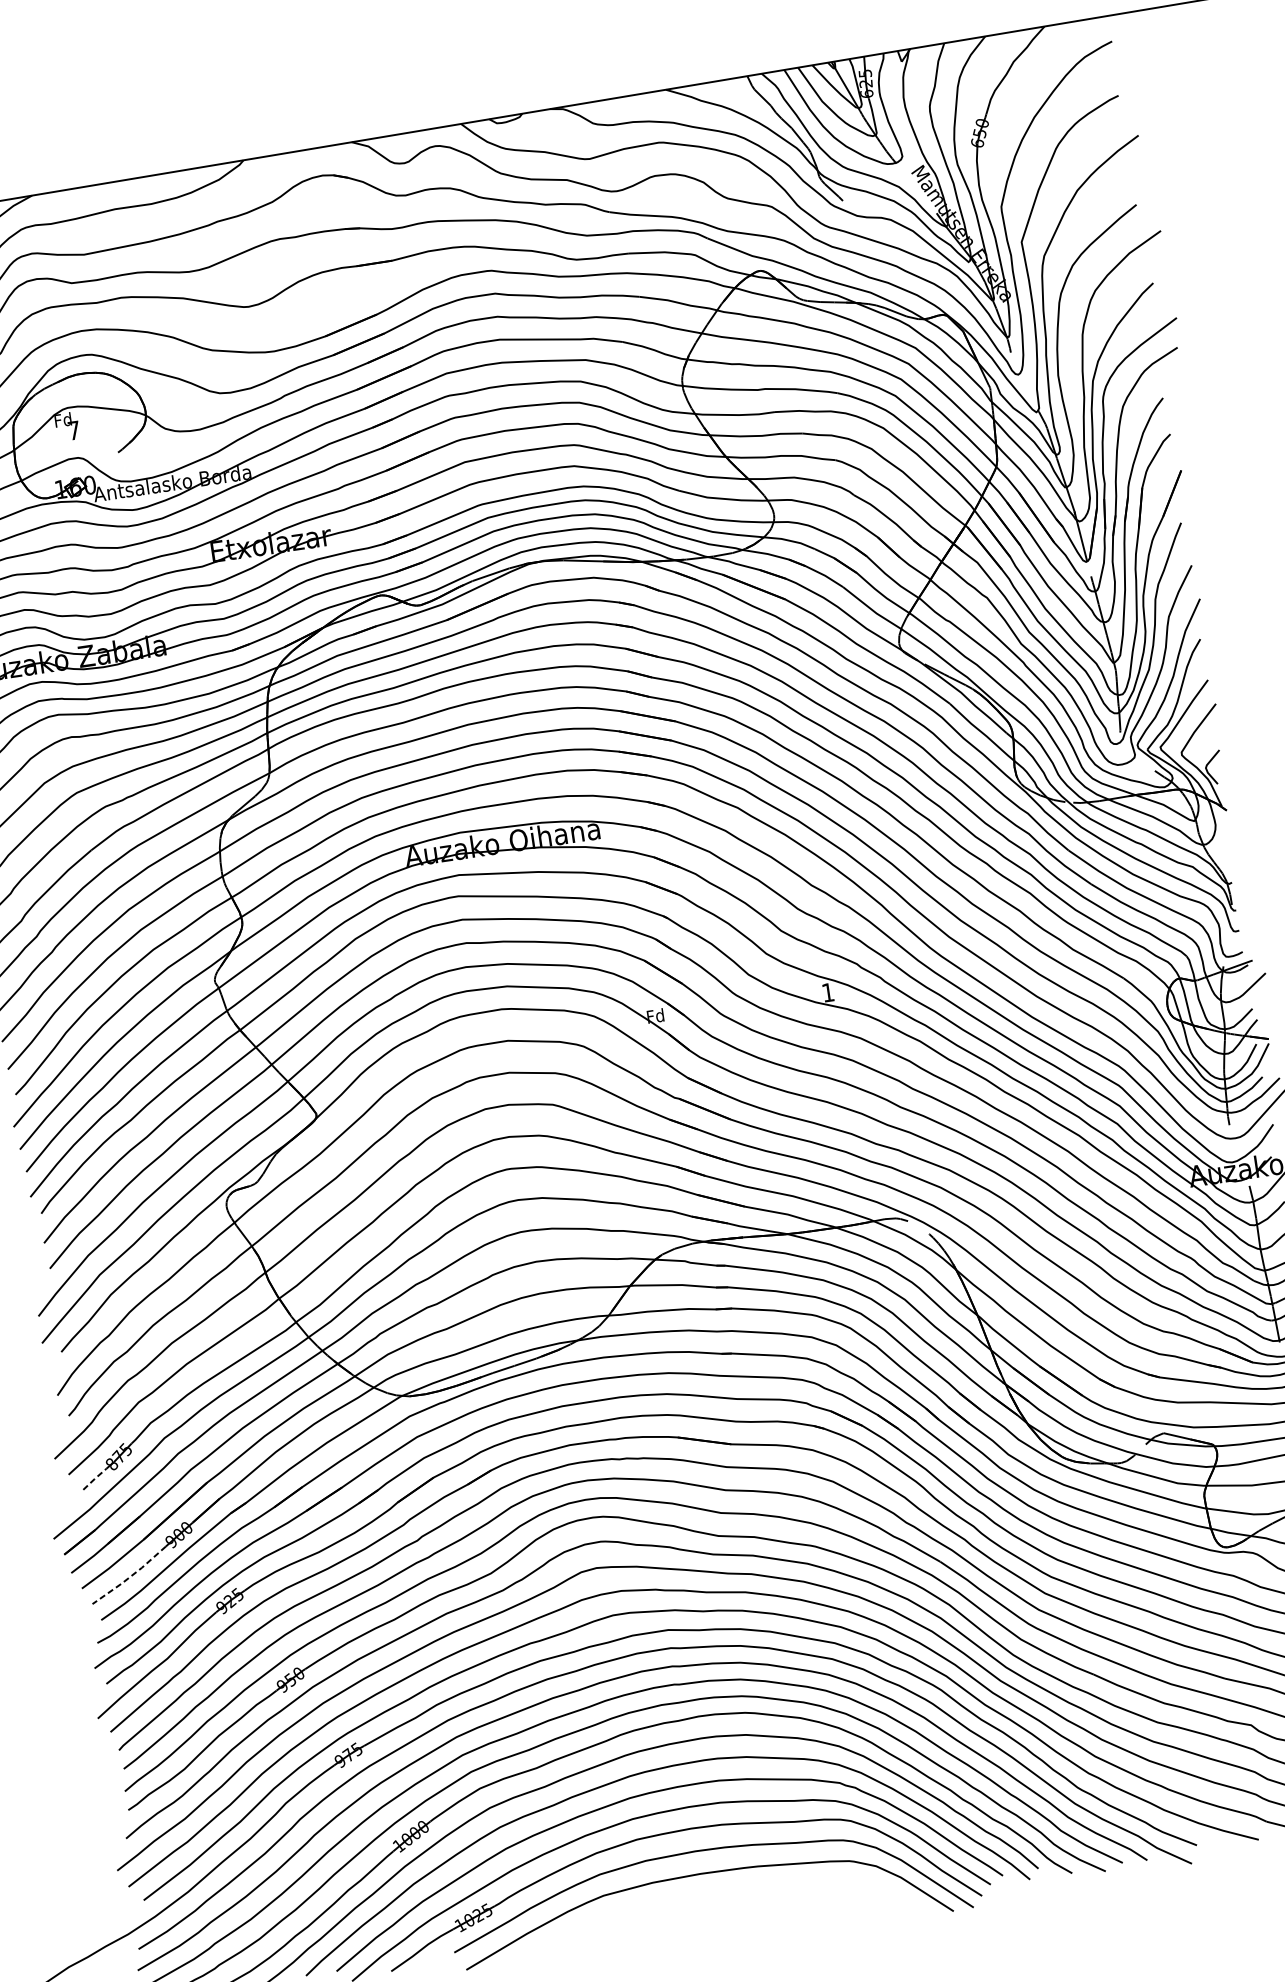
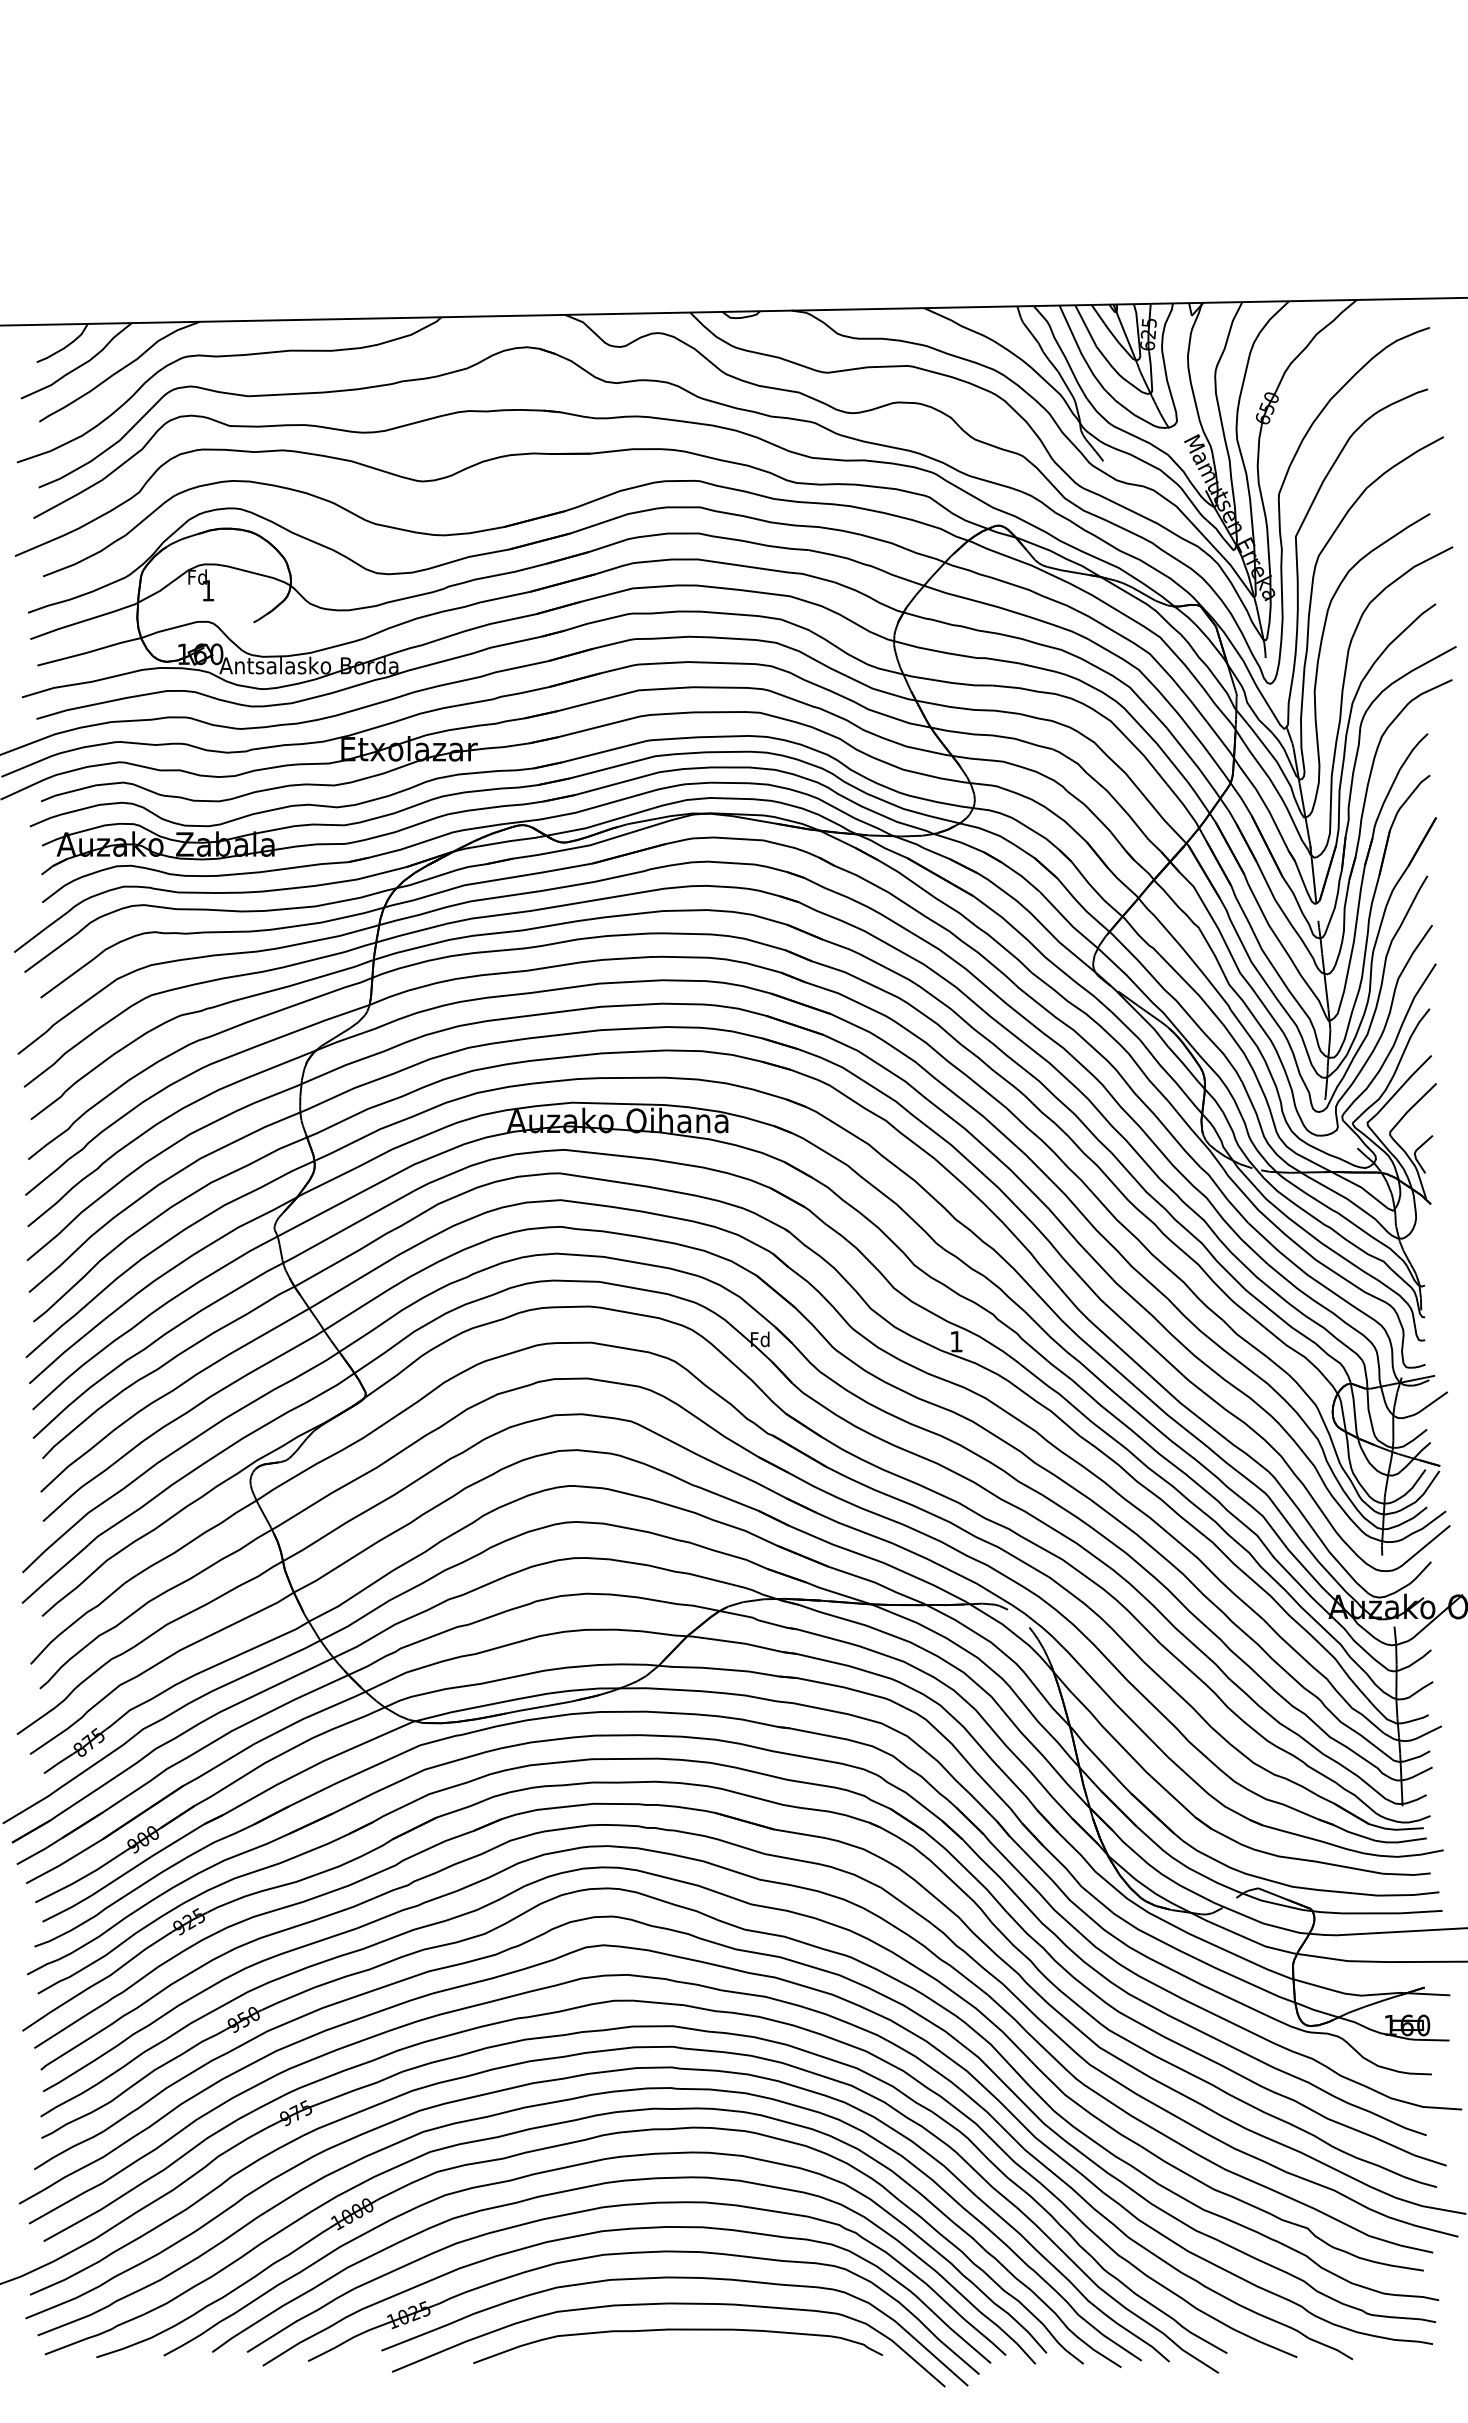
text: (74, 430) -> (208, 590), 7 -> 1
line: (94, 1479) -> (58, 1763), dashed -> solid
line: (129, 1577) -> (81, 1878), dashed -> solid
curve: (712, 1896) -> (678, 2330), added

